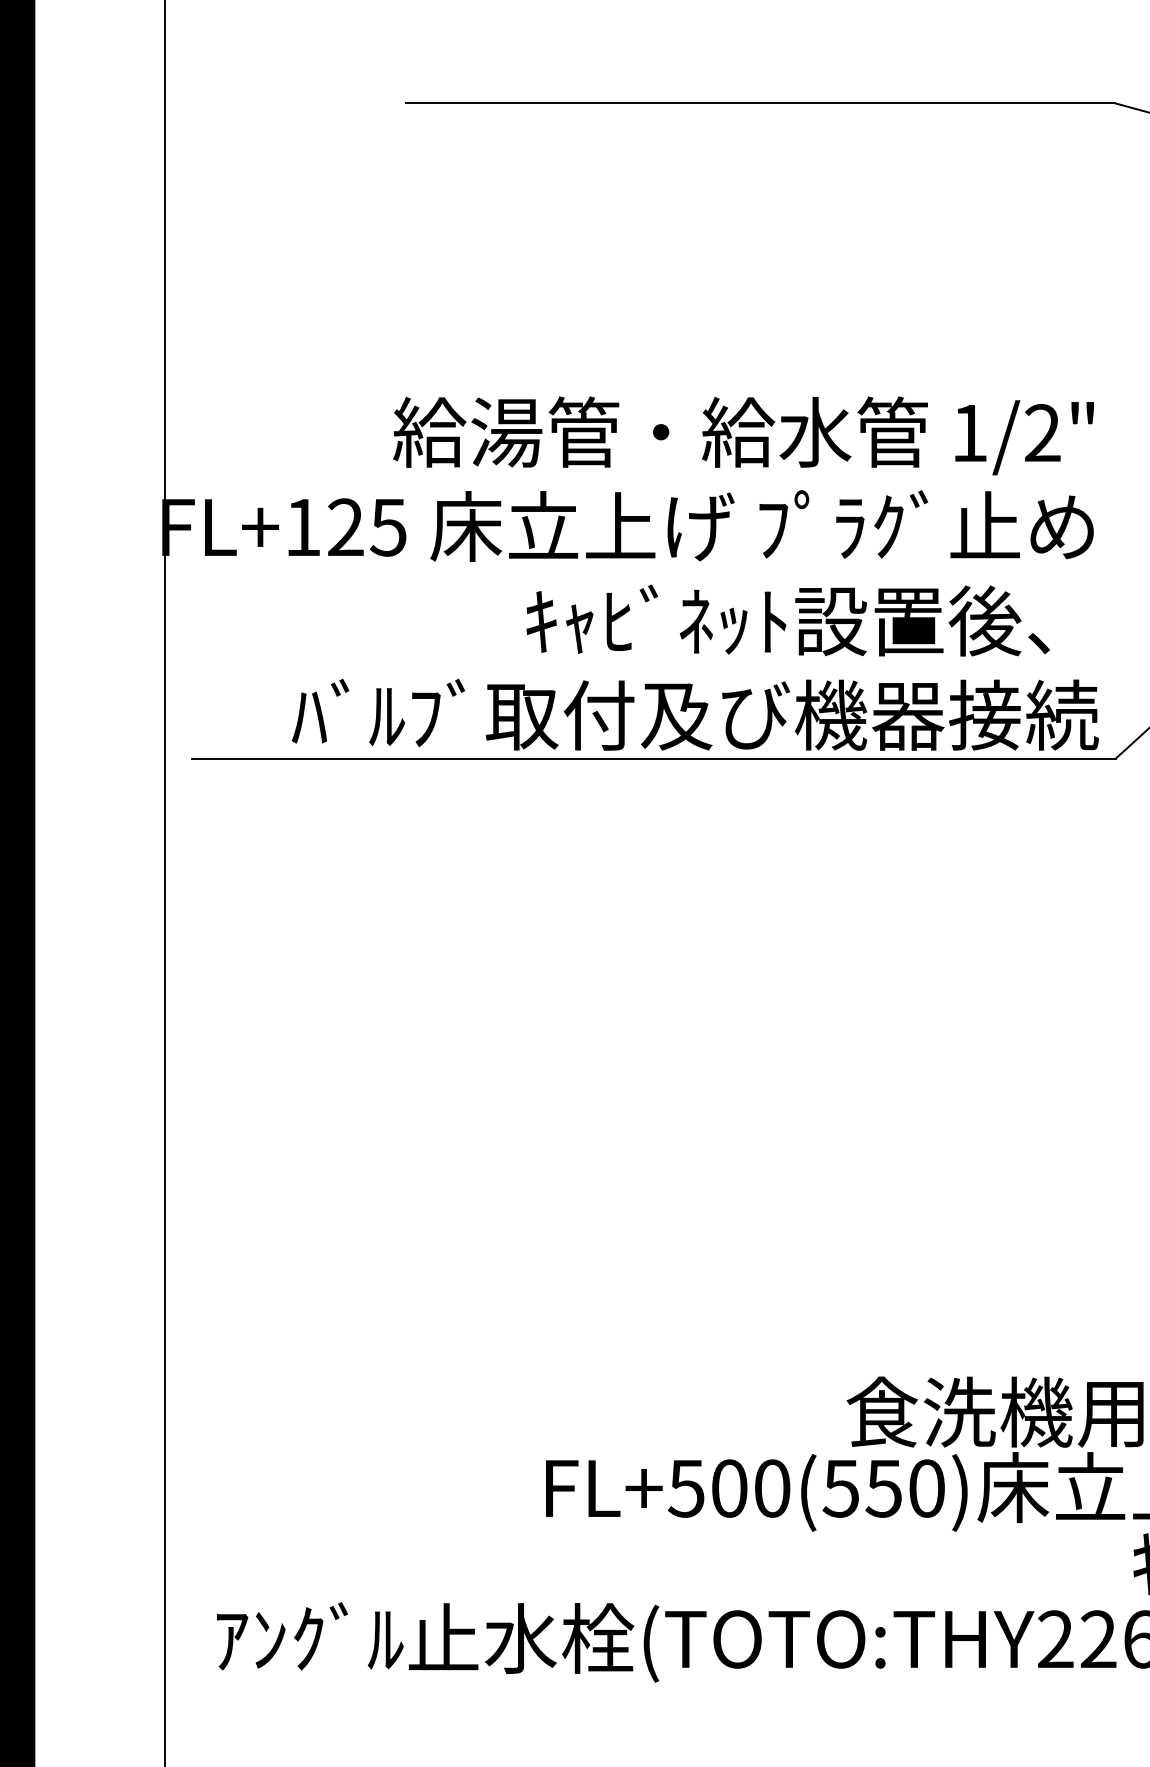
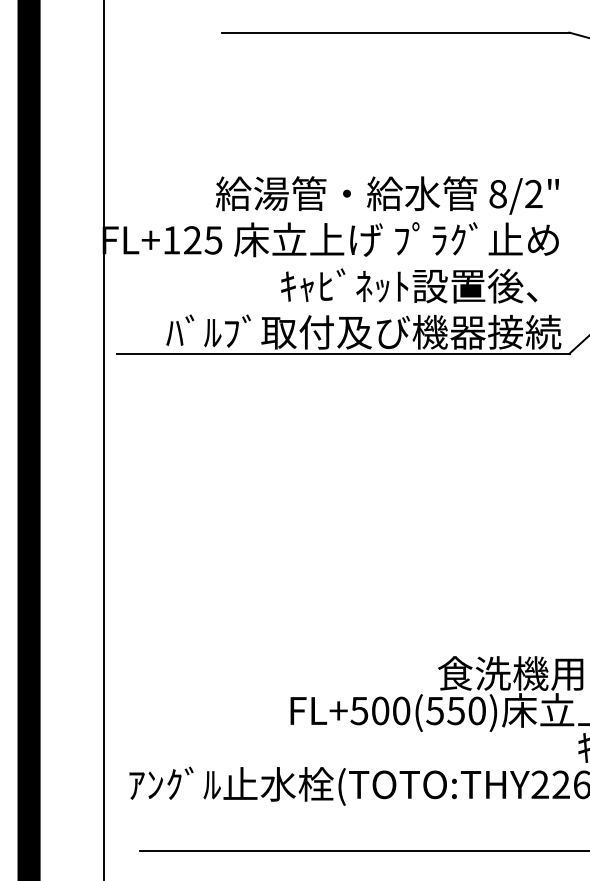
text: (968, 433) -> (497, 194), 1/2" -> 8/2"

